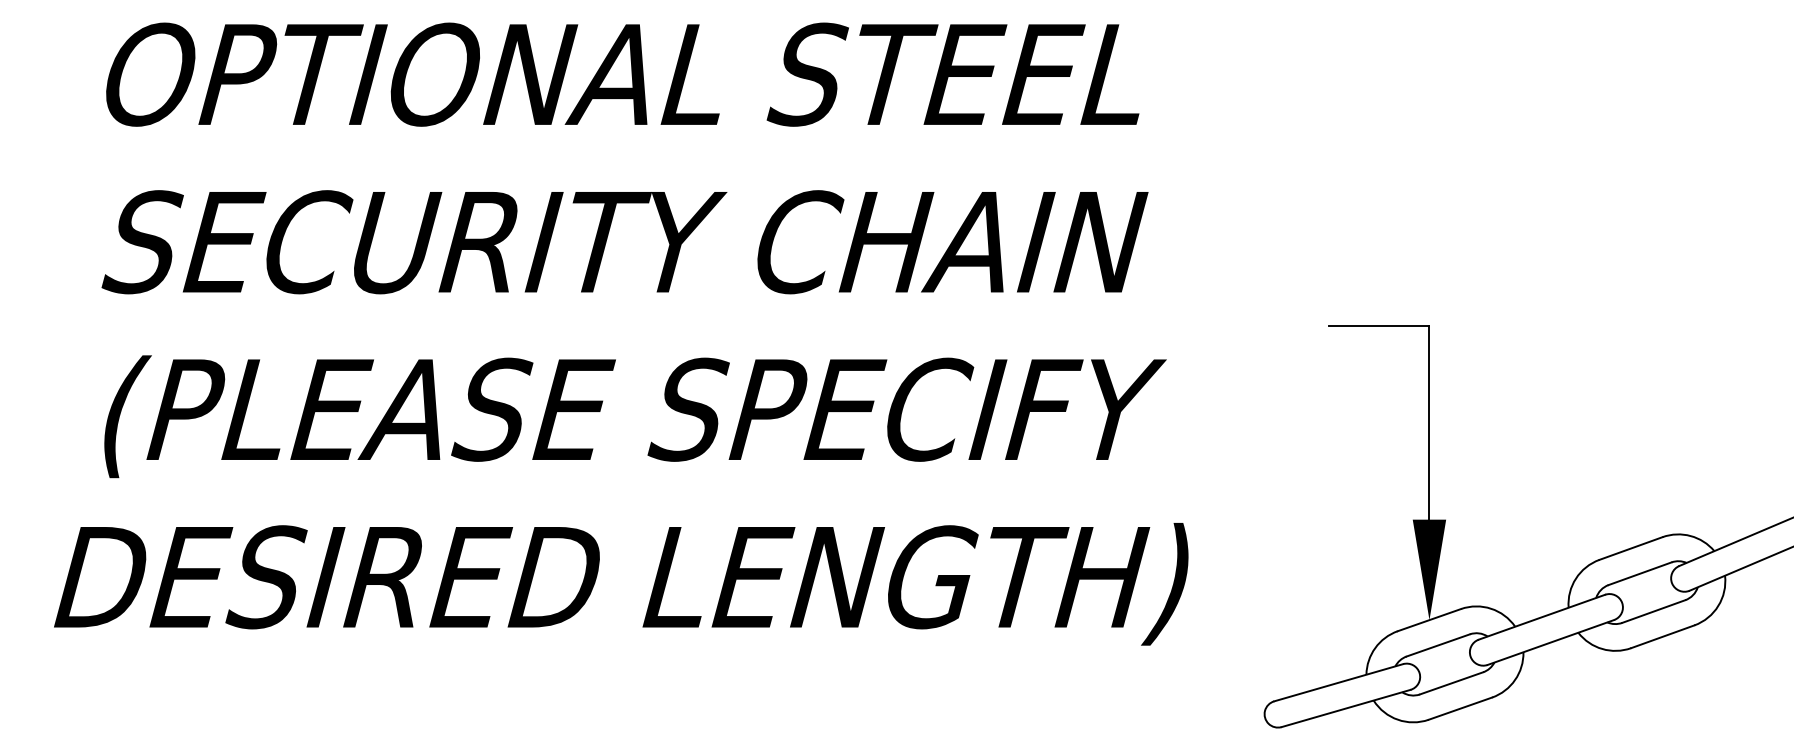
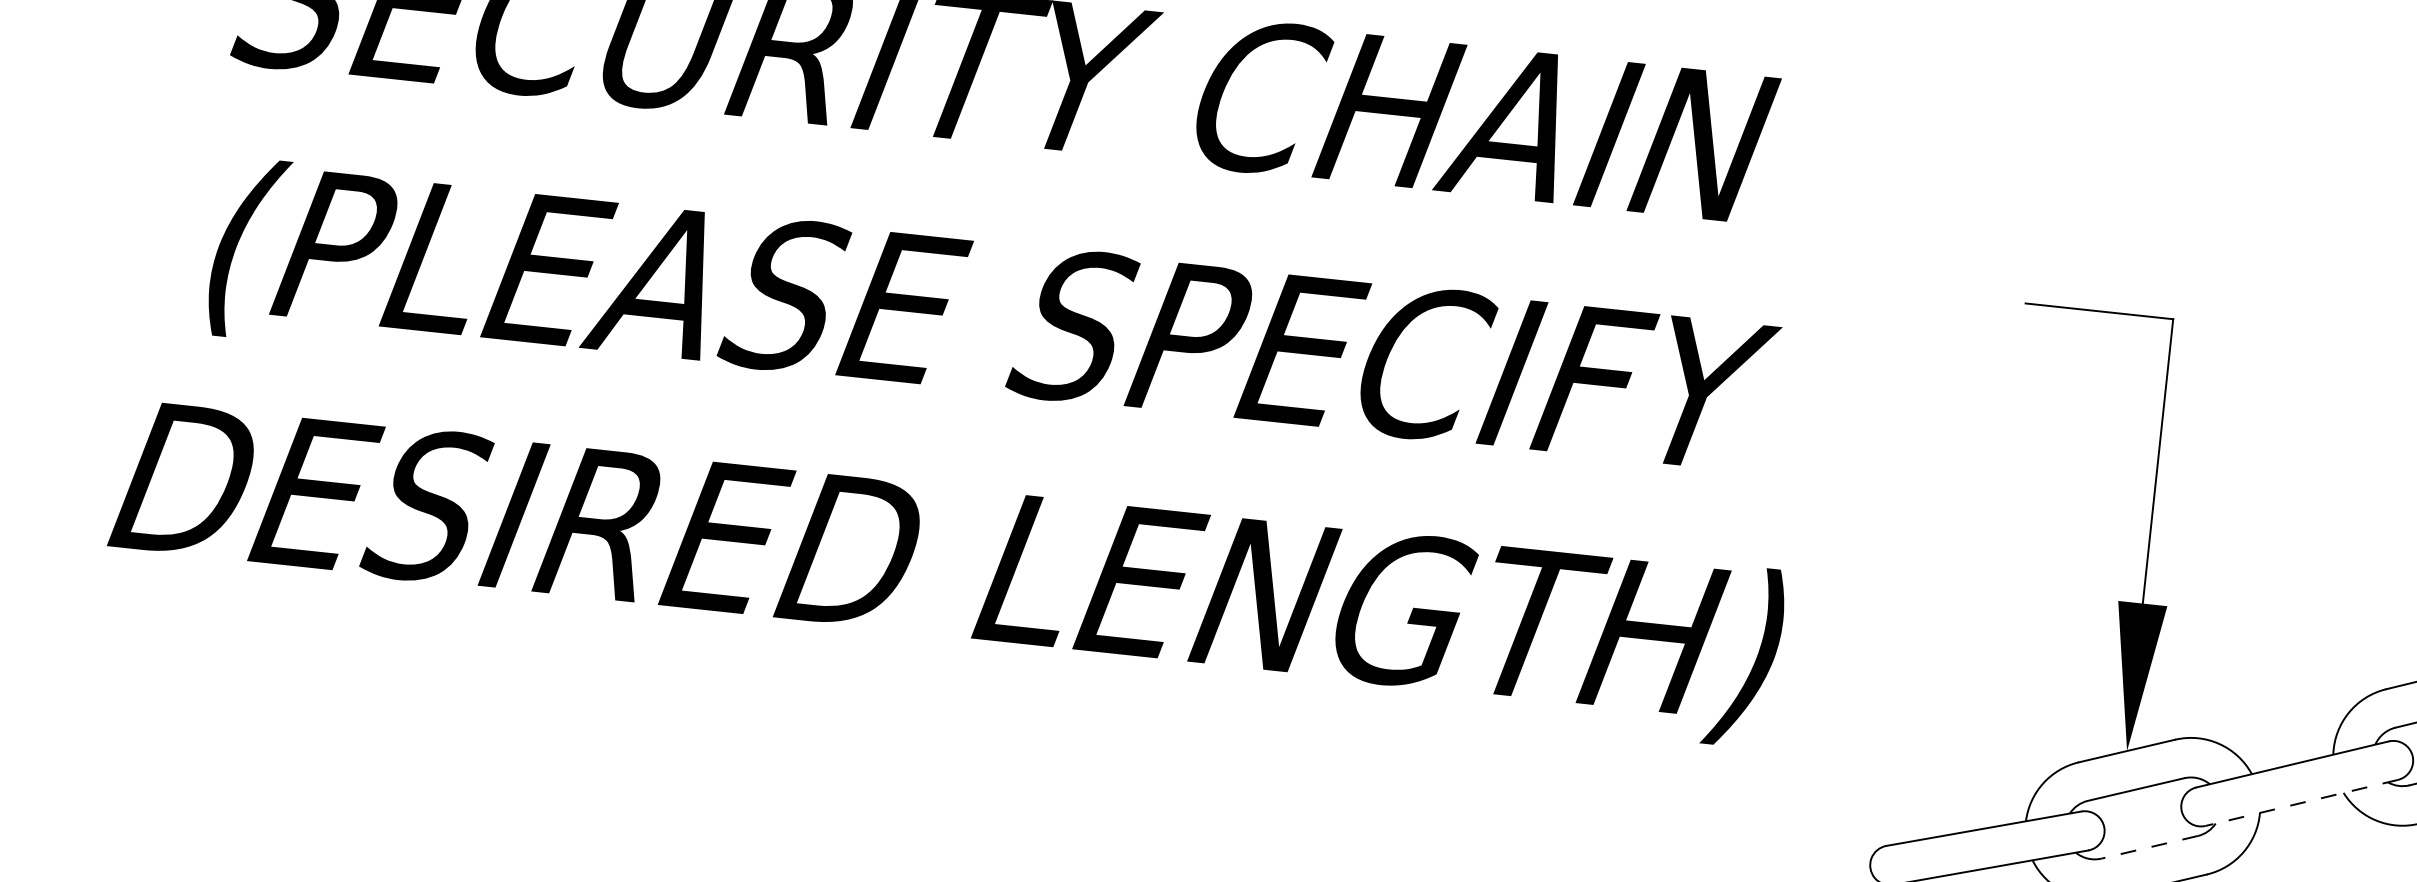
line: (1550, 642) -> (2301, 802), solid -> dashed
line: (1451, 683) -> (2149, 847), solid -> dashed

